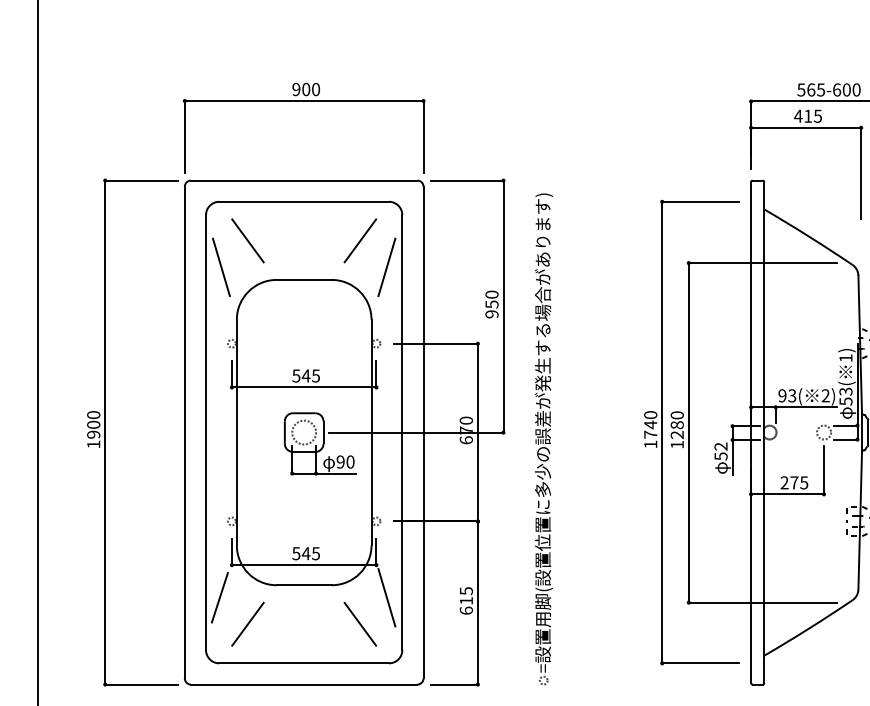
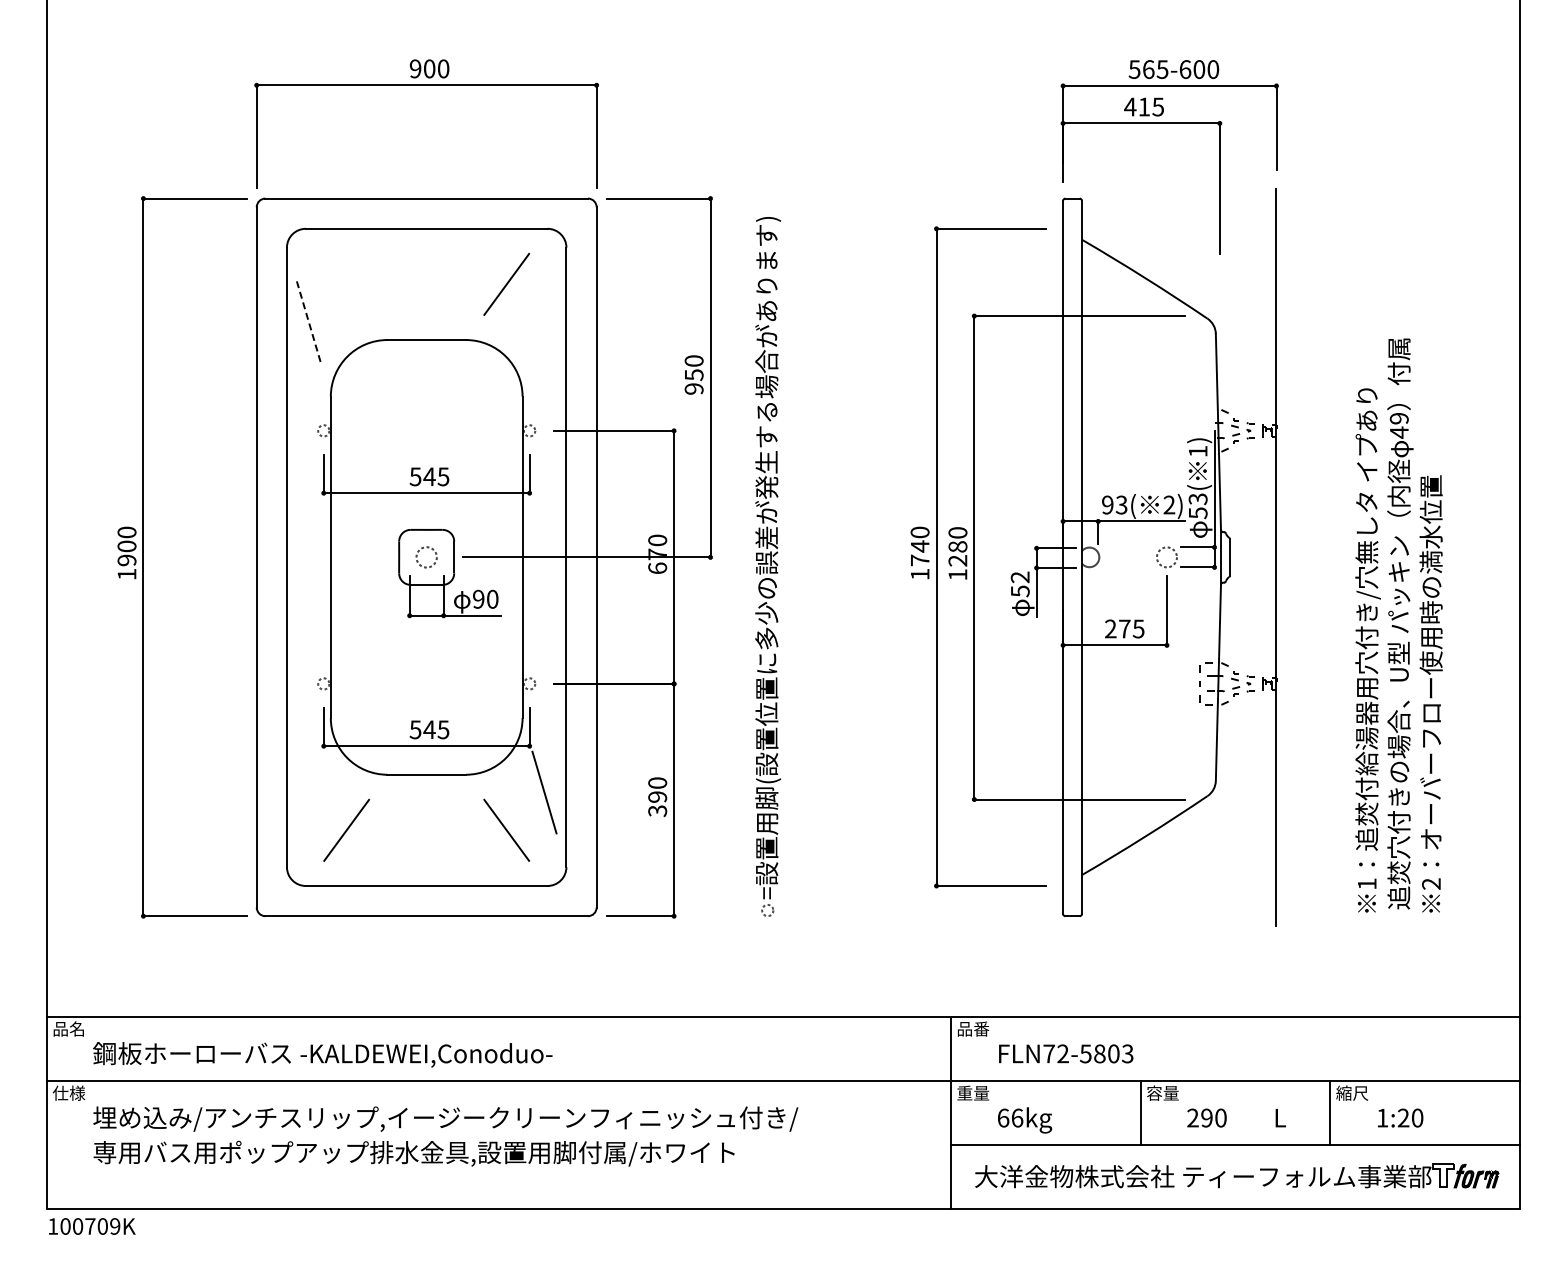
line: (247, 240) -> (346, 283), removed
line: (221, 267) -> (308, 322), solid -> dashed
line: (386, 267) -> (544, 322), removed
circle: (304, 432) -> (426, 557), size x0.6
line: (219, 597) -> (306, 792), removed
text: (466, 601) -> (657, 797), 615 -> 390

